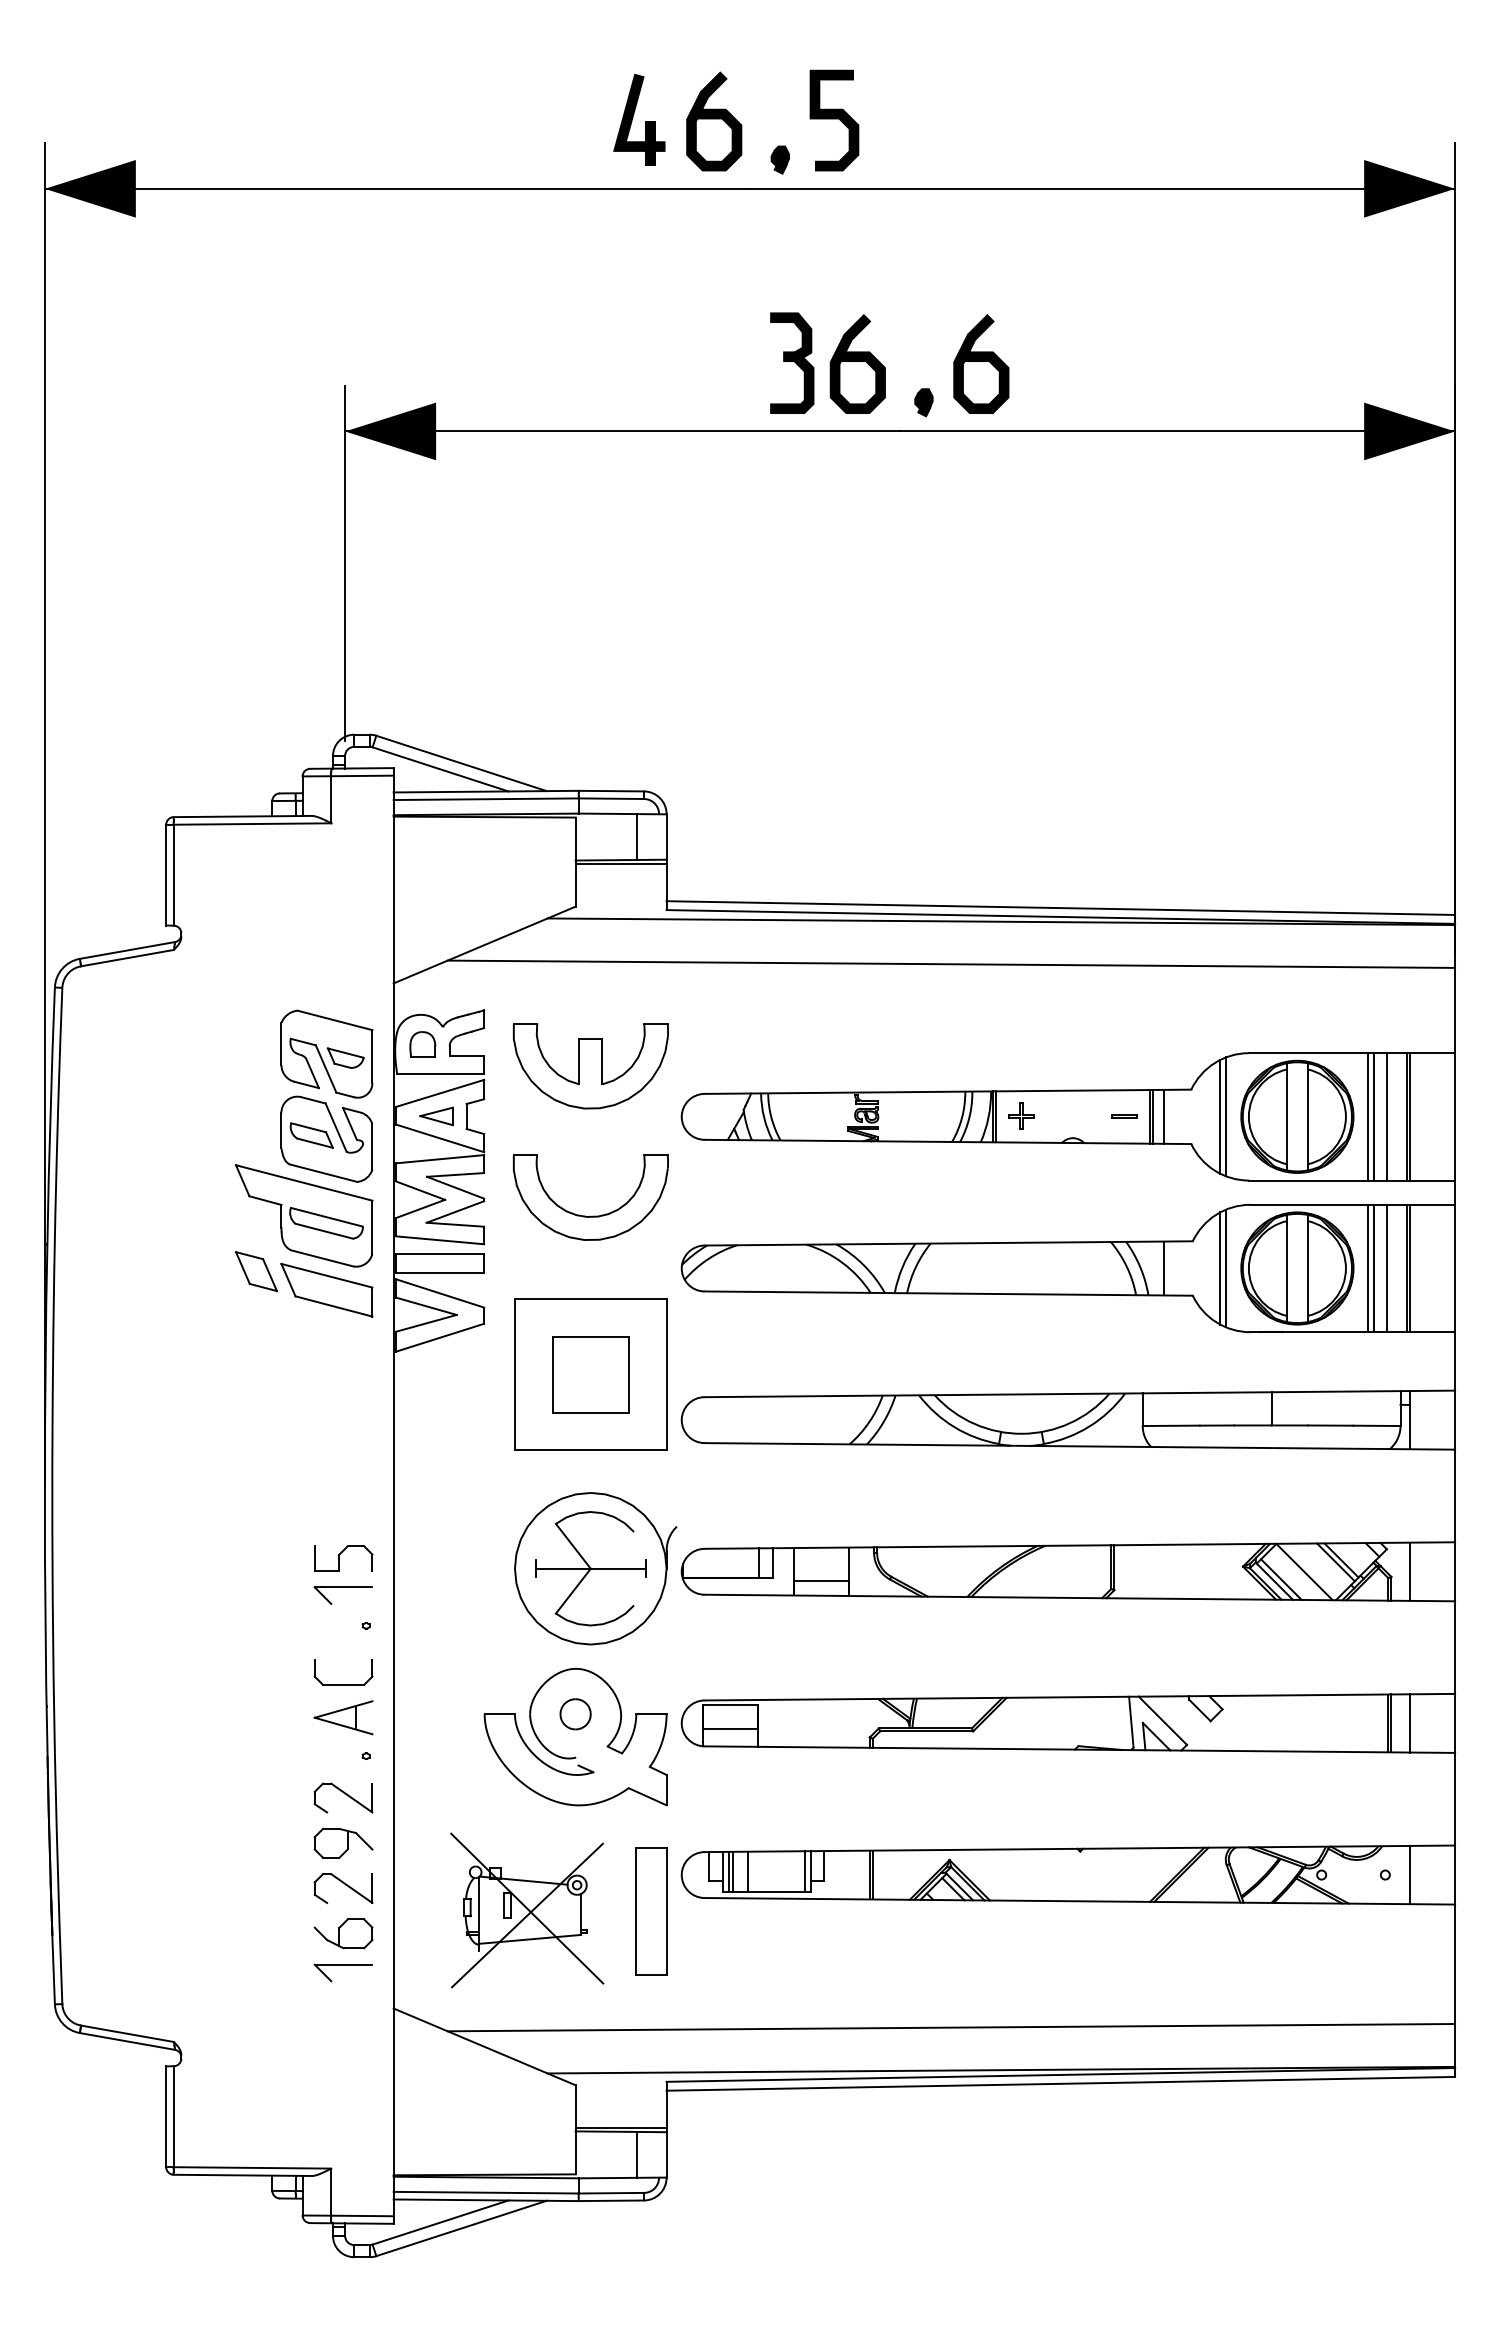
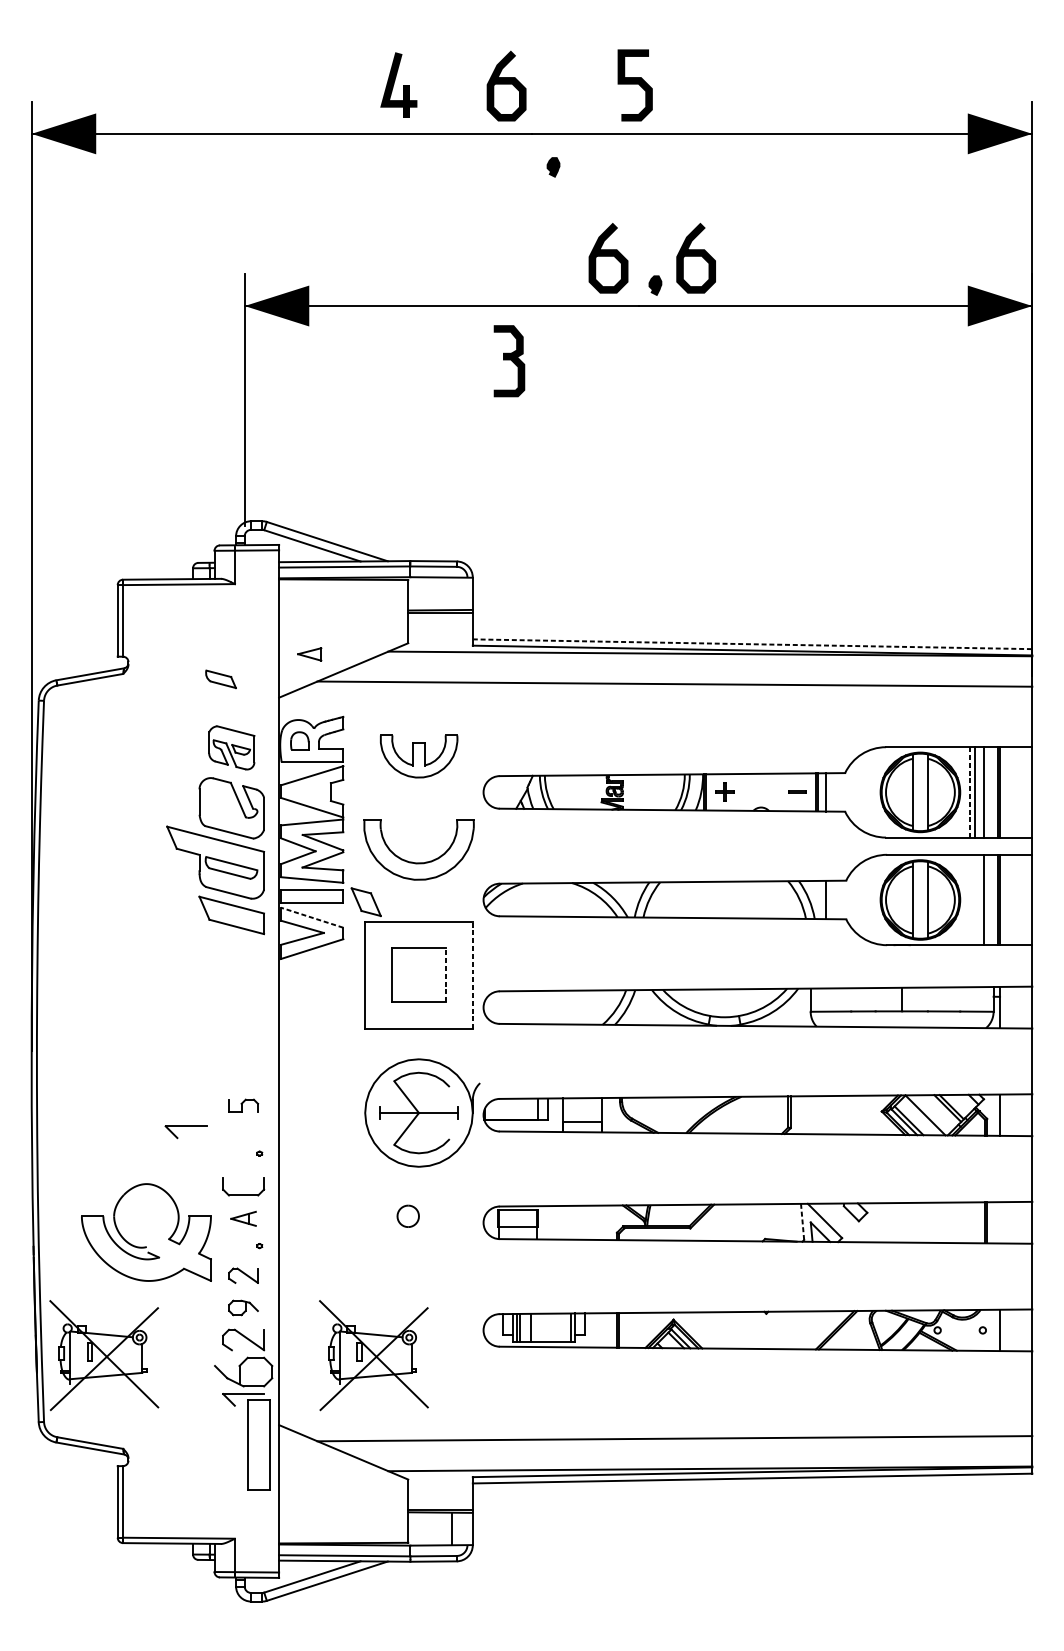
part: (633, 118) -> (394, 83), moved
curve: (834, 119) -> (635, 84), moved
part: (779, 159) -> (552, 166), moved
part: (792, 362) -> (509, 360), moved
line: (636, 836) -> (451, 593), removed
line: (1061, 908) -> (753, 644), solid -> dashed
part: (326, 1053) -> (231, 747), size x0.7
part: (590, 1066) -> (418, 756), size x0.7
part: (436, 1116) -> (309, 654), moved
line: (1220, 1116) -> (865, 792), removed
line: (1226, 1116) -> (870, 792), removed
line: (1367, 1116) -> (970, 792), solid -> dashed
part: (311, 1135) -> (220, 679), moved
line: (1220, 1268) -> (865, 900), removed
line: (1226, 1268) -> (870, 900), removed
line: (1367, 1268) -> (970, 900), removed
line: (1373, 1268) -> (974, 900), removed
part: (256, 1271) -> (366, 902), moved
line: (439, 1293) -> (311, 917), solid -> dashed
line: (628, 1374) -> (445, 975), solid -> dashed
line: (666, 1374) -> (472, 975), solid -> dashed
part: (343, 1558) -> (243, 1105), size x0.7
part: (342, 1587) -> (185, 1126), moved
part: (343, 1717) -> (243, 1218), size x0.6
line: (1131, 1722) -> (802, 1222), solid -> dashed
line: (1409, 1723) -> (999, 1222), removed
part: (575, 1756) -> (146, 1246), moved
part: (343, 1797) -> (243, 1275), size x0.7
part: (343, 1843) -> (243, 1308), size x0.7
part: (147, 1910) -> (104, 1355), added
part: (651, 1911) -> (259, 1444), moved
part: (343, 1933) -> (243, 1371), size x1.4

